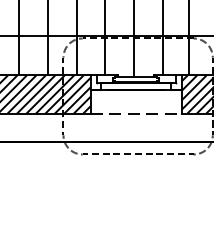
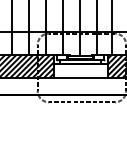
line: (135, 114) -> (80, 78), dashed -> solid

